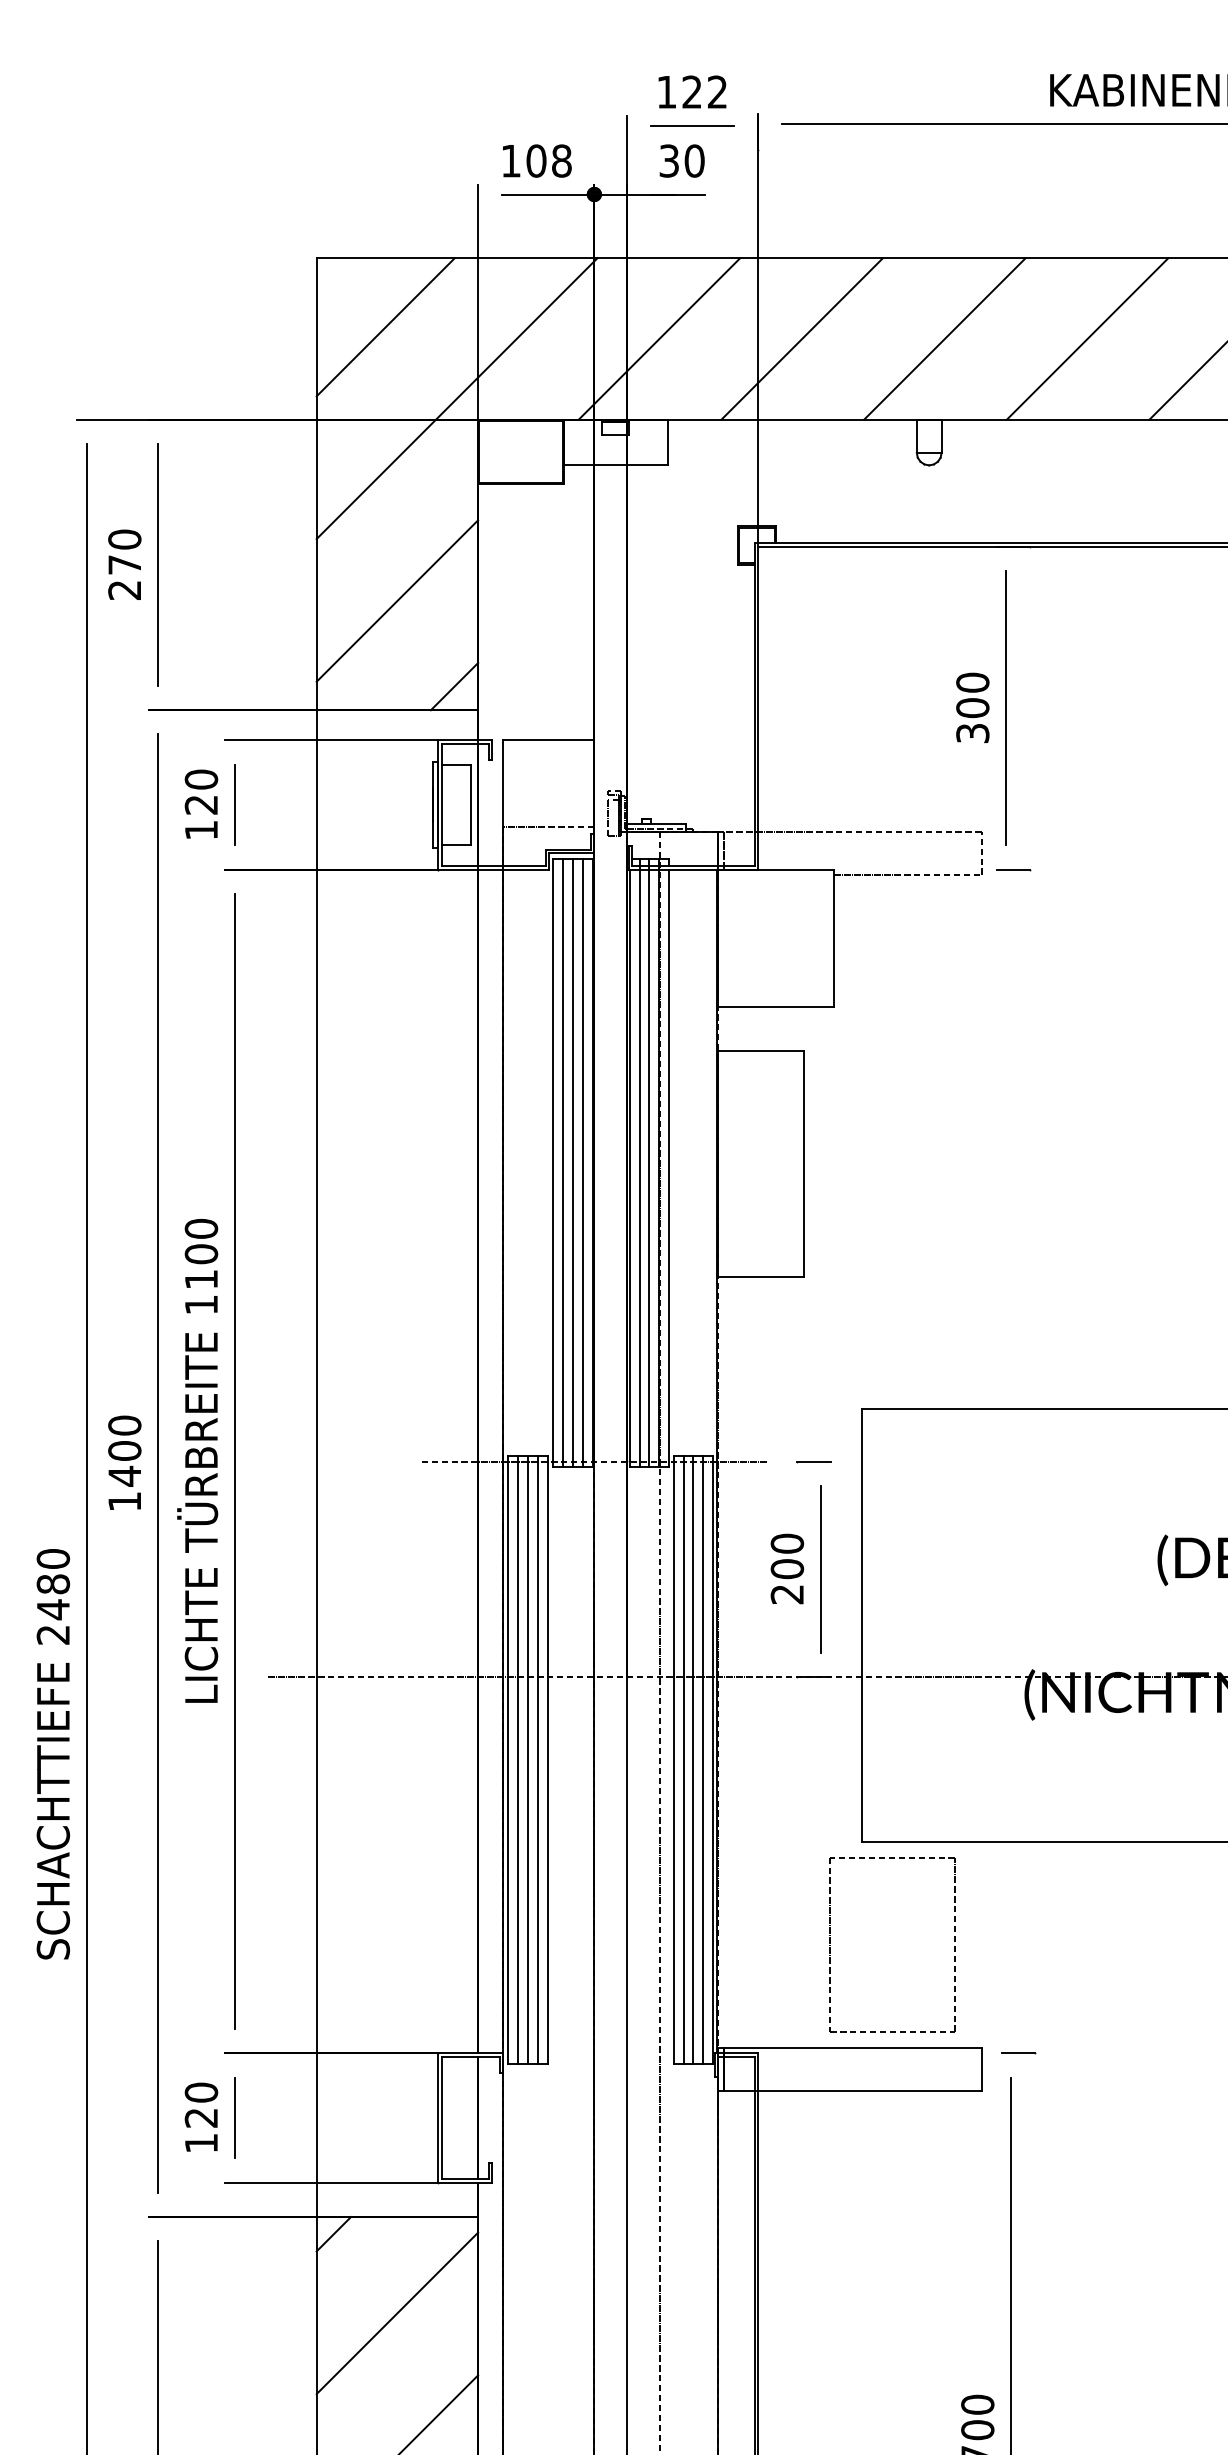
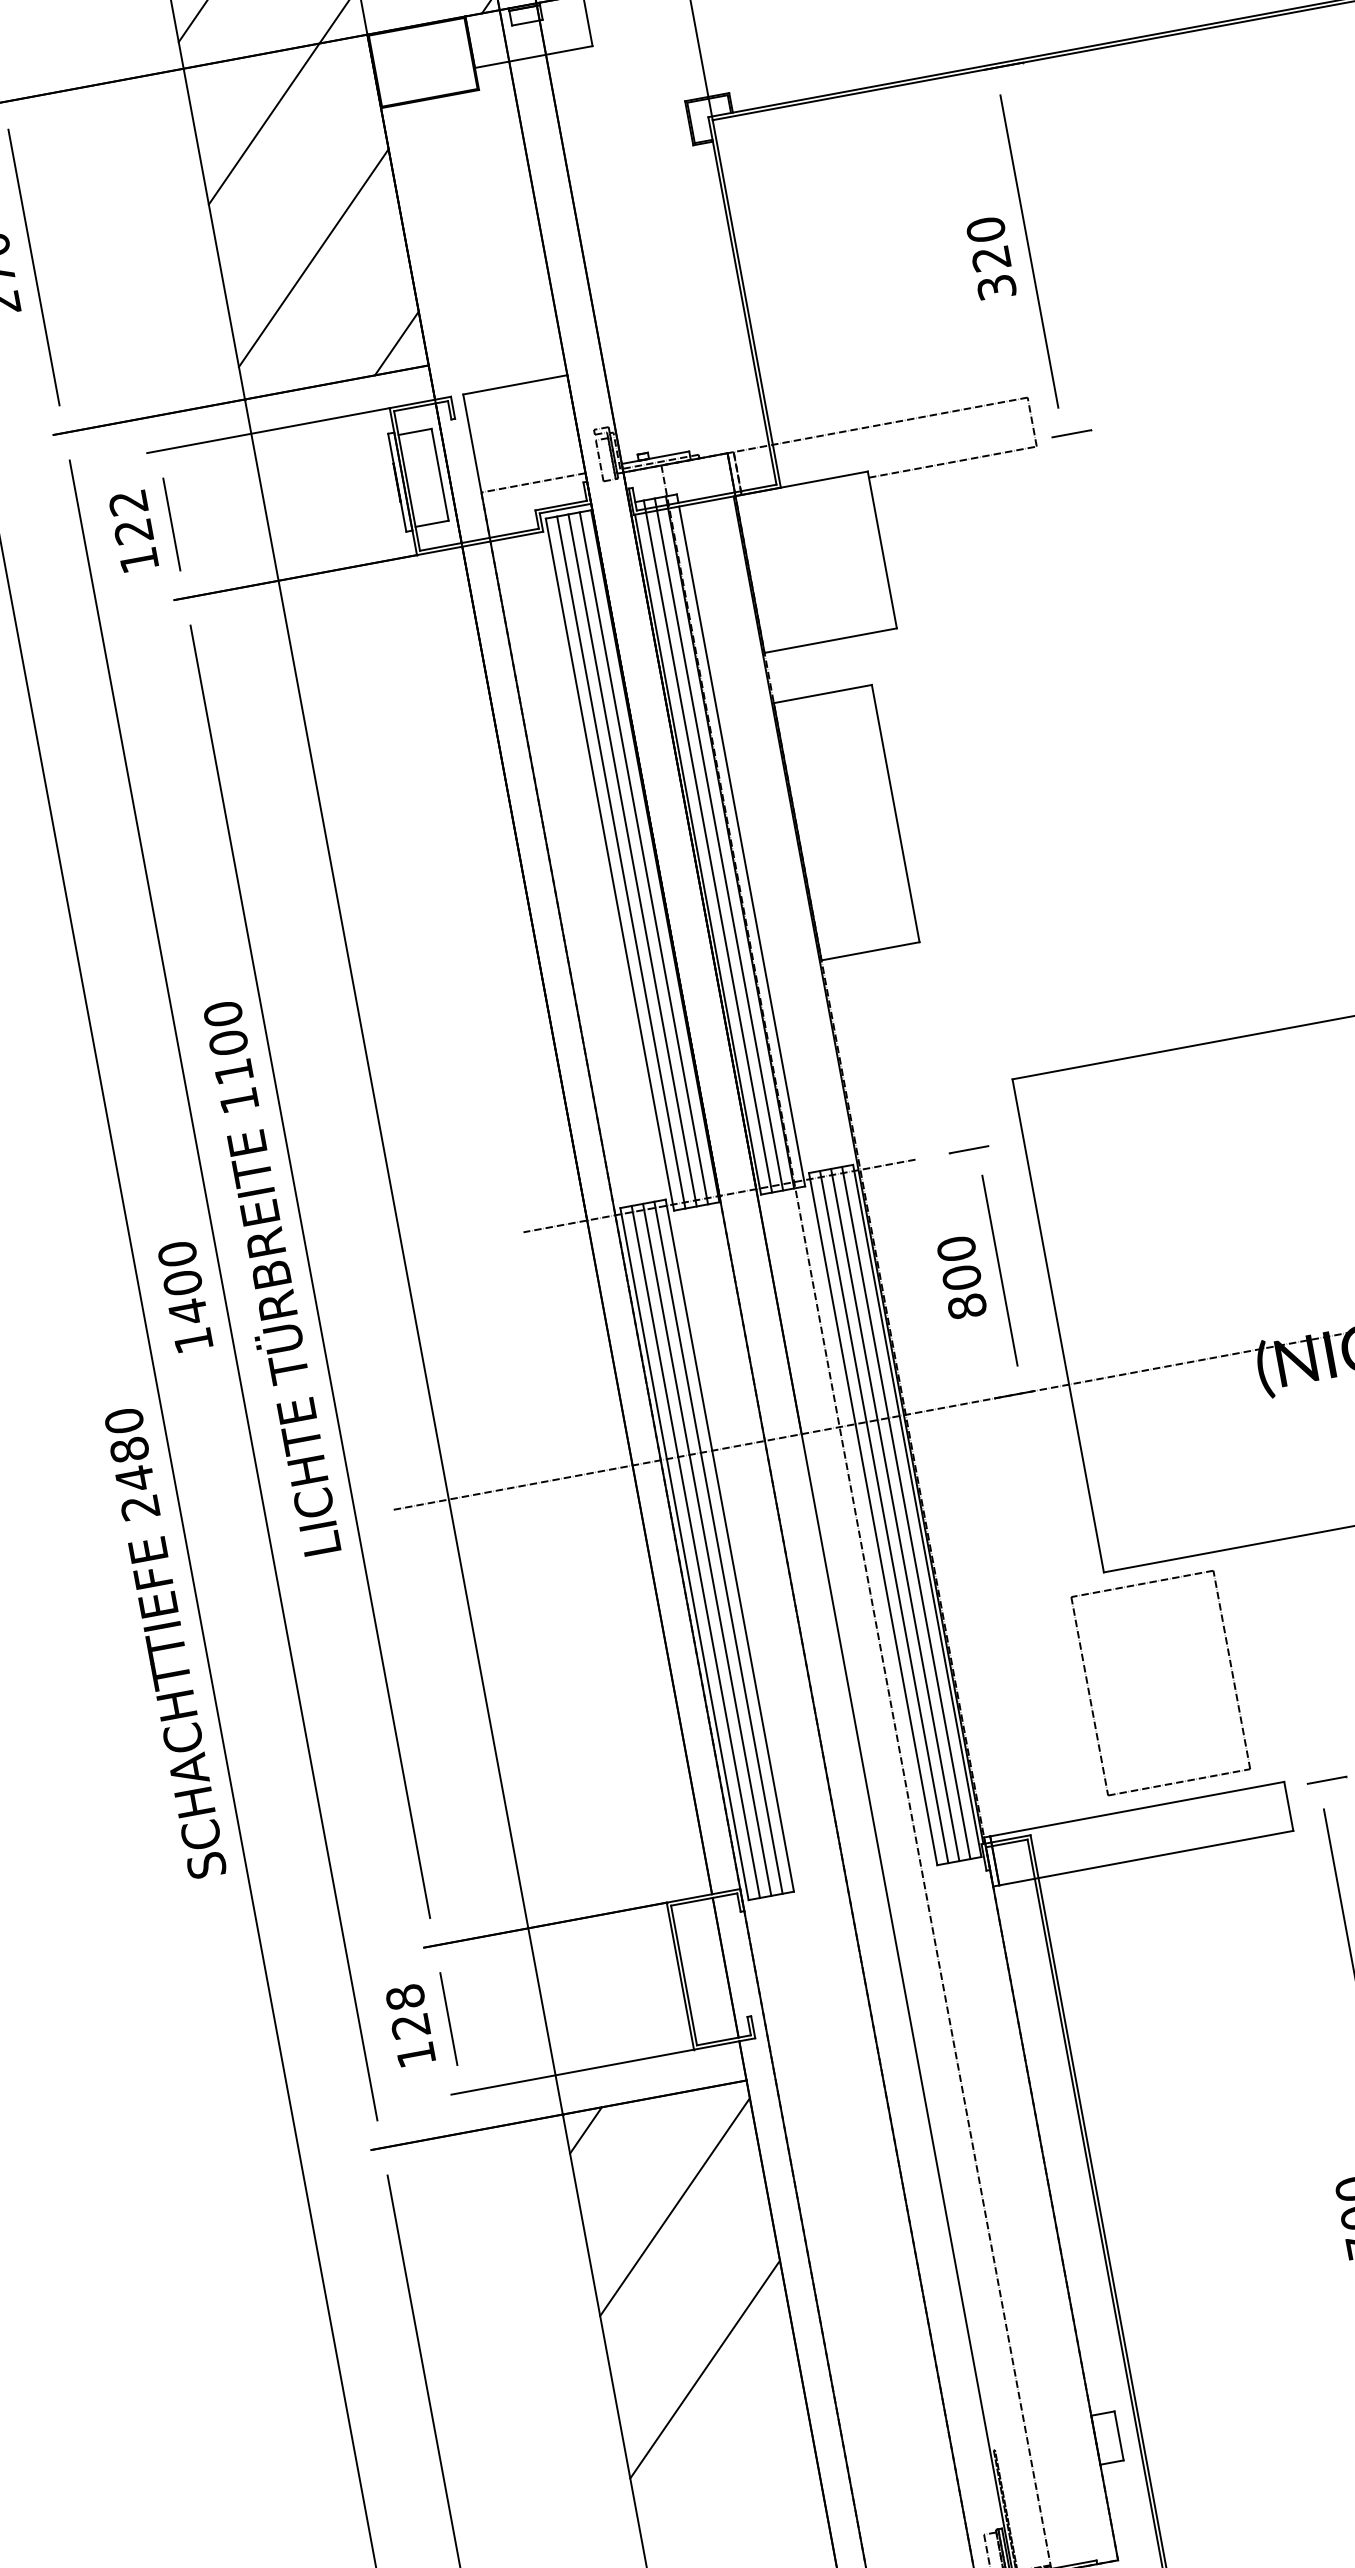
text: (972, 708) -> (991, 259), 300 -> 320
text: (201, 779) -> (128, 502), 120 -> 122
text: (787, 1594) -> (967, 1306), 200 -> 800
text: (201, 2092) -> (405, 1997), 120 -> 128

